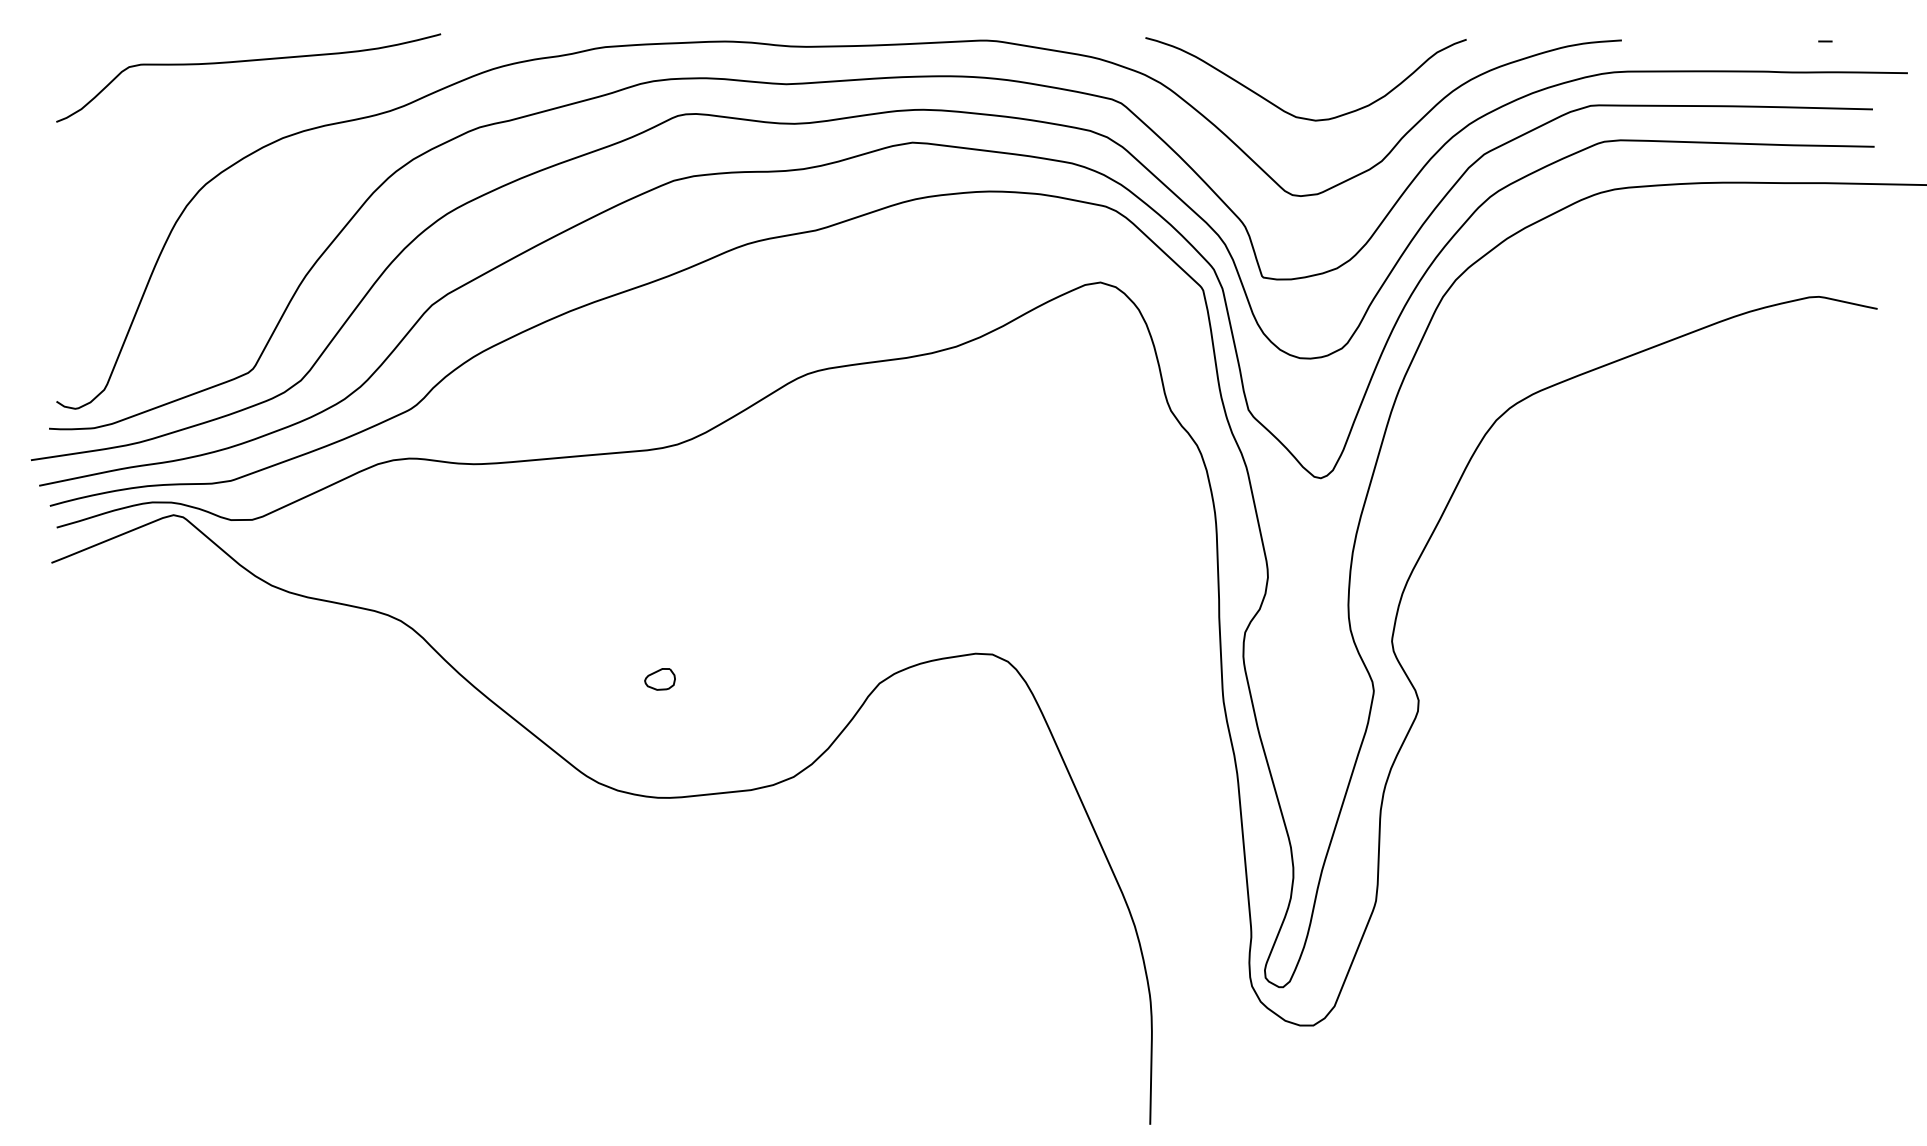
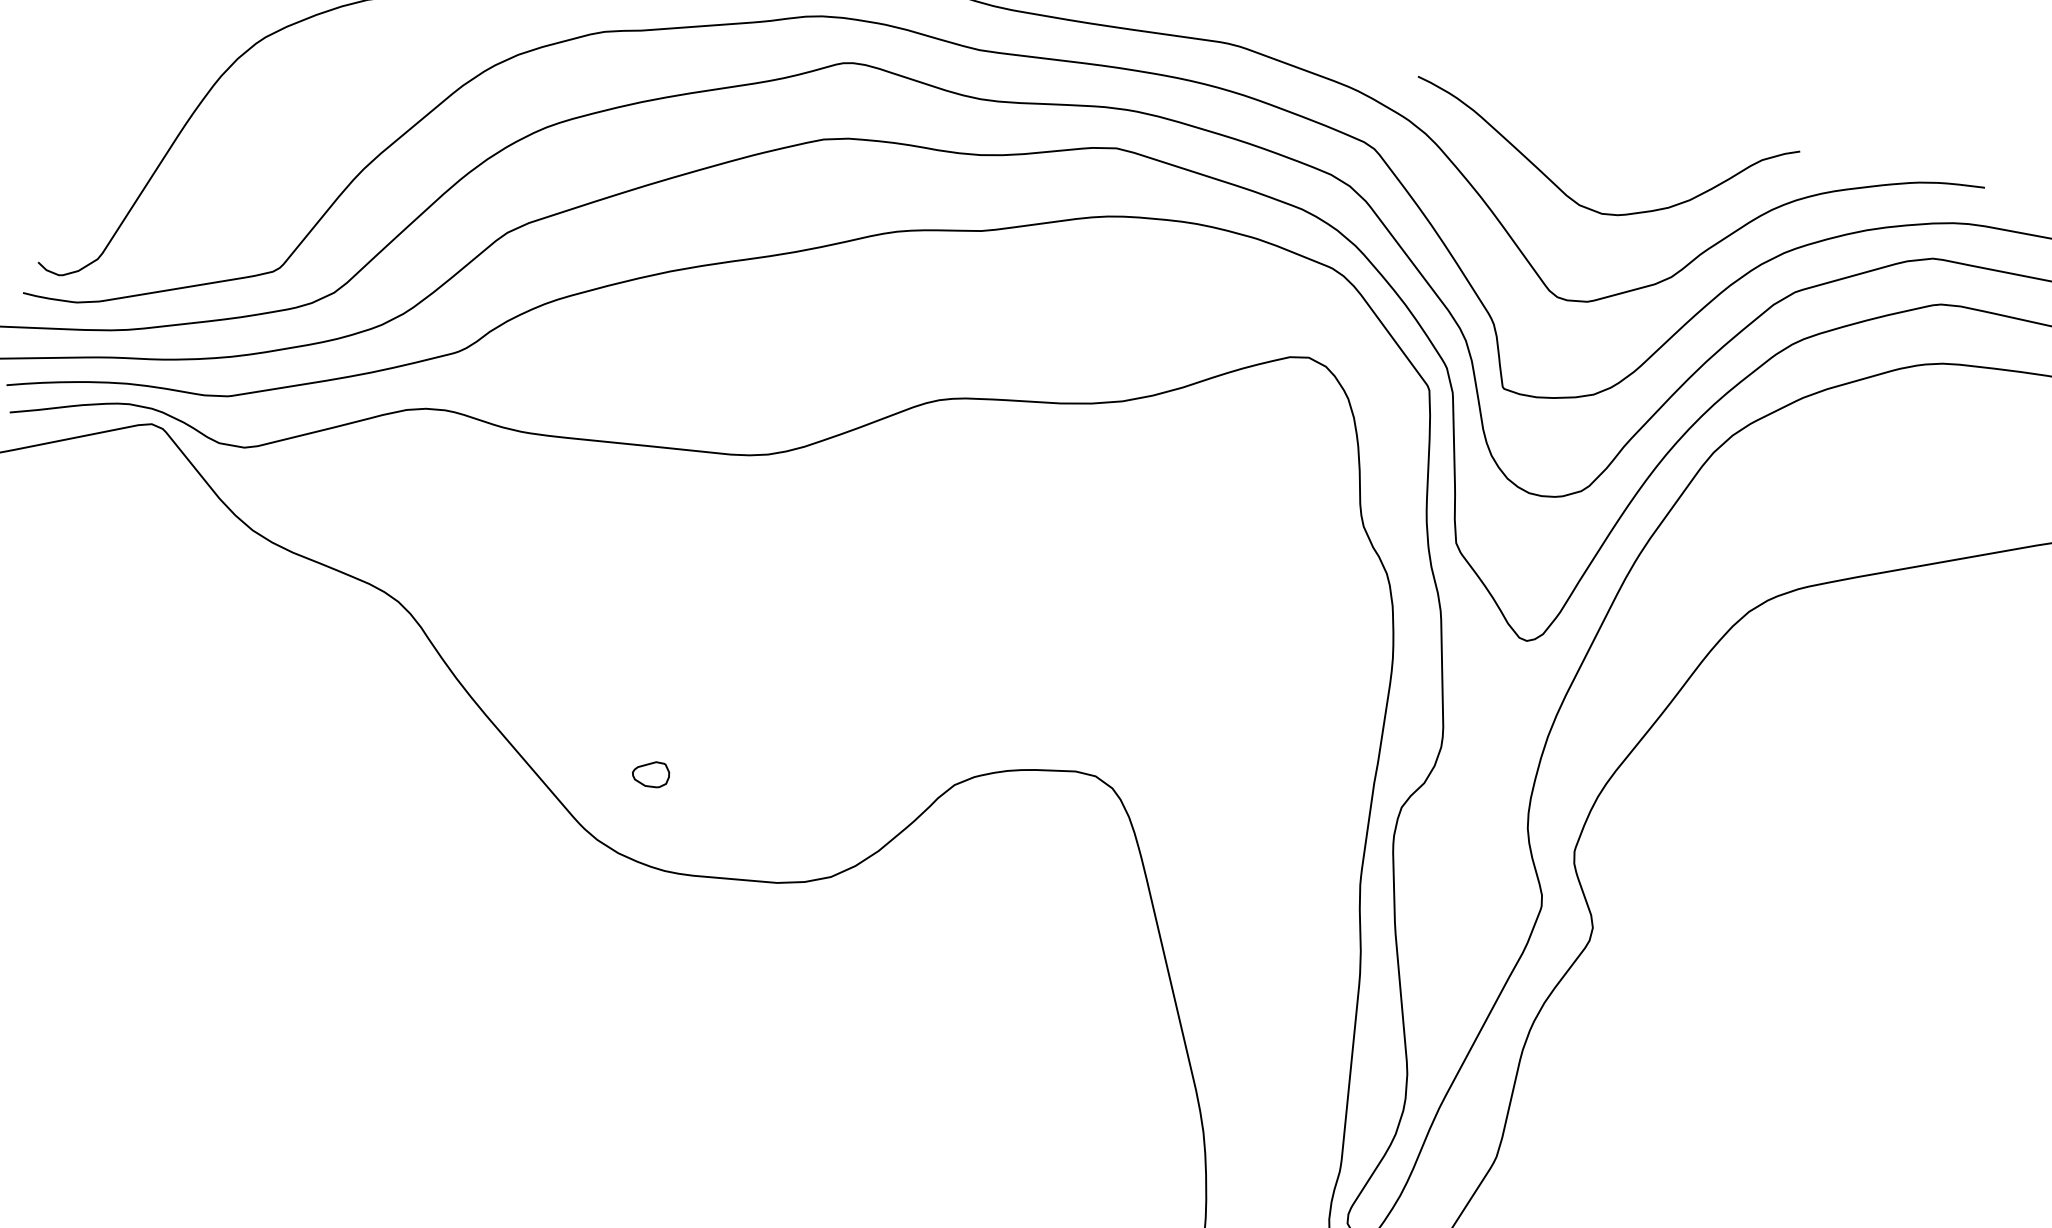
part: (659, 679) -> (650, 774), moved

